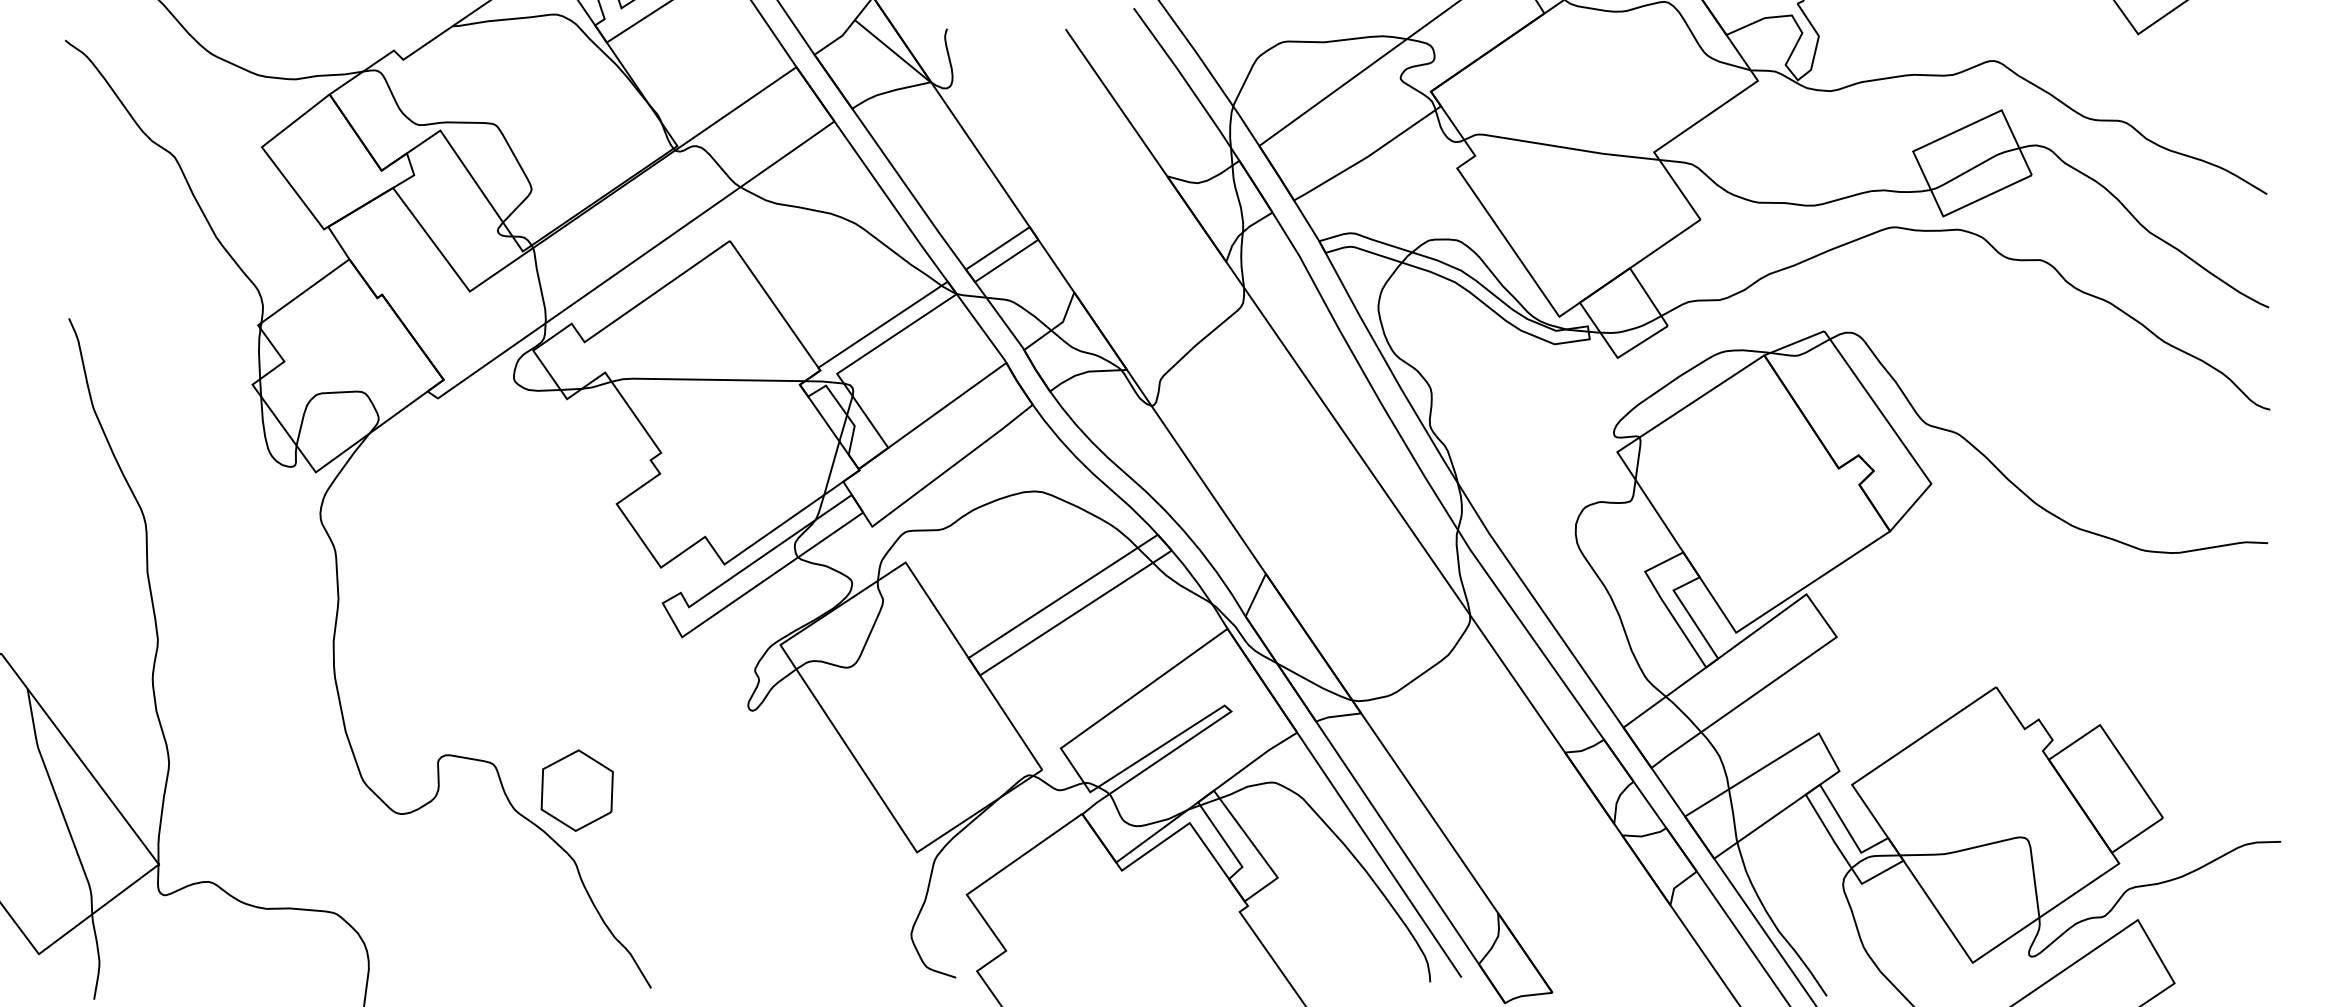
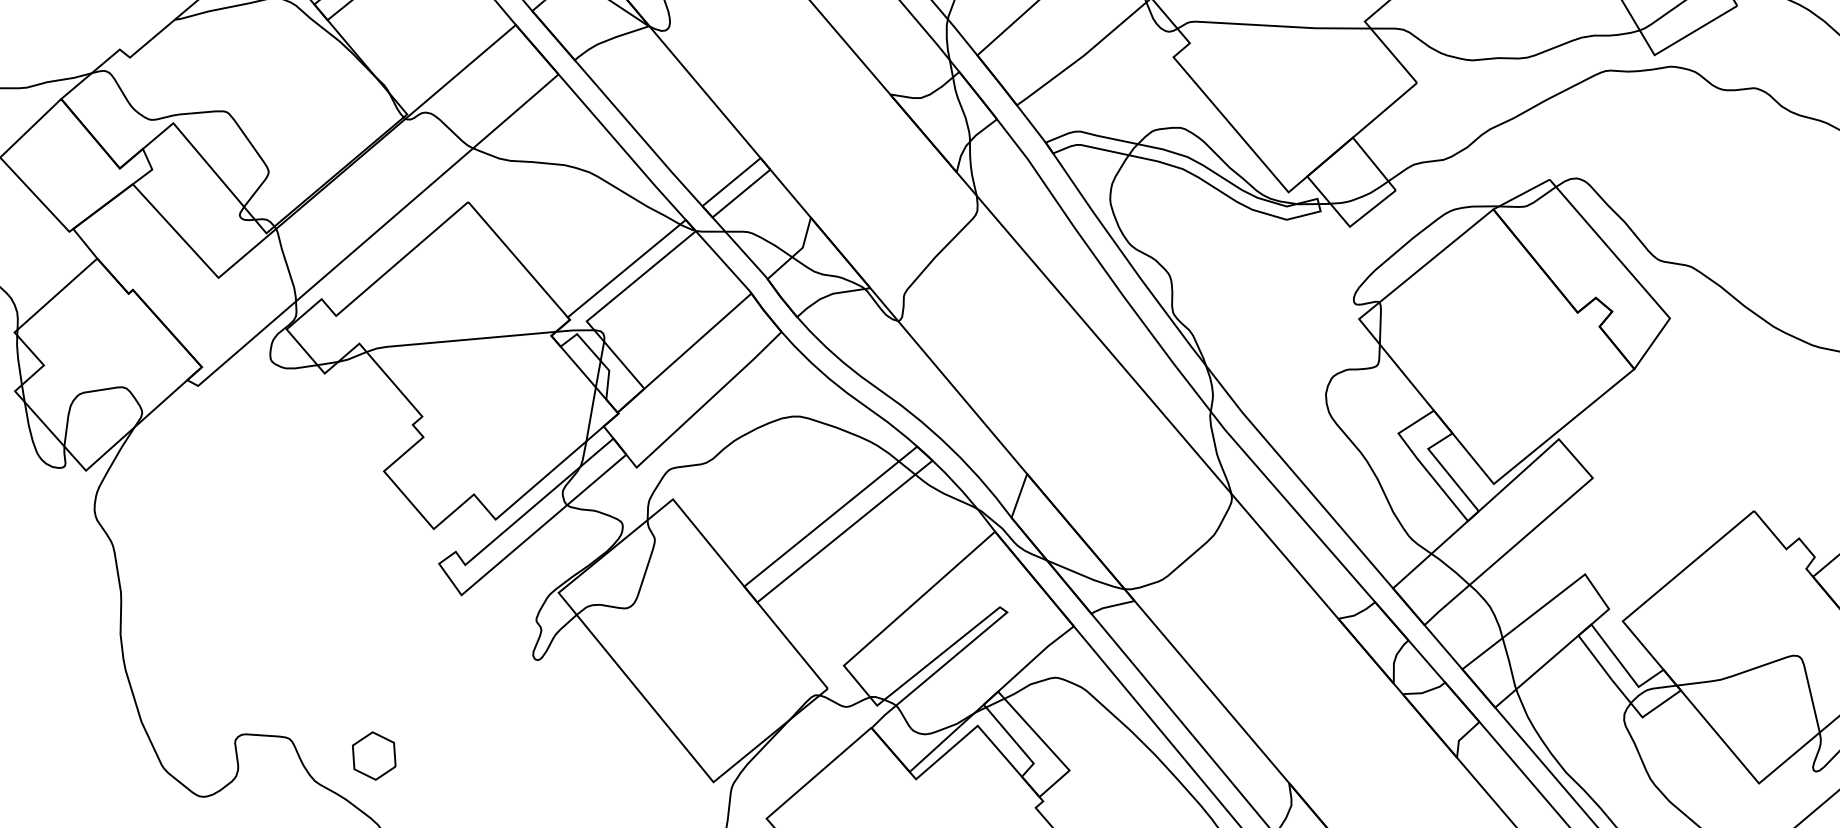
part: (576, 790) -> (373, 756), size x0.6

